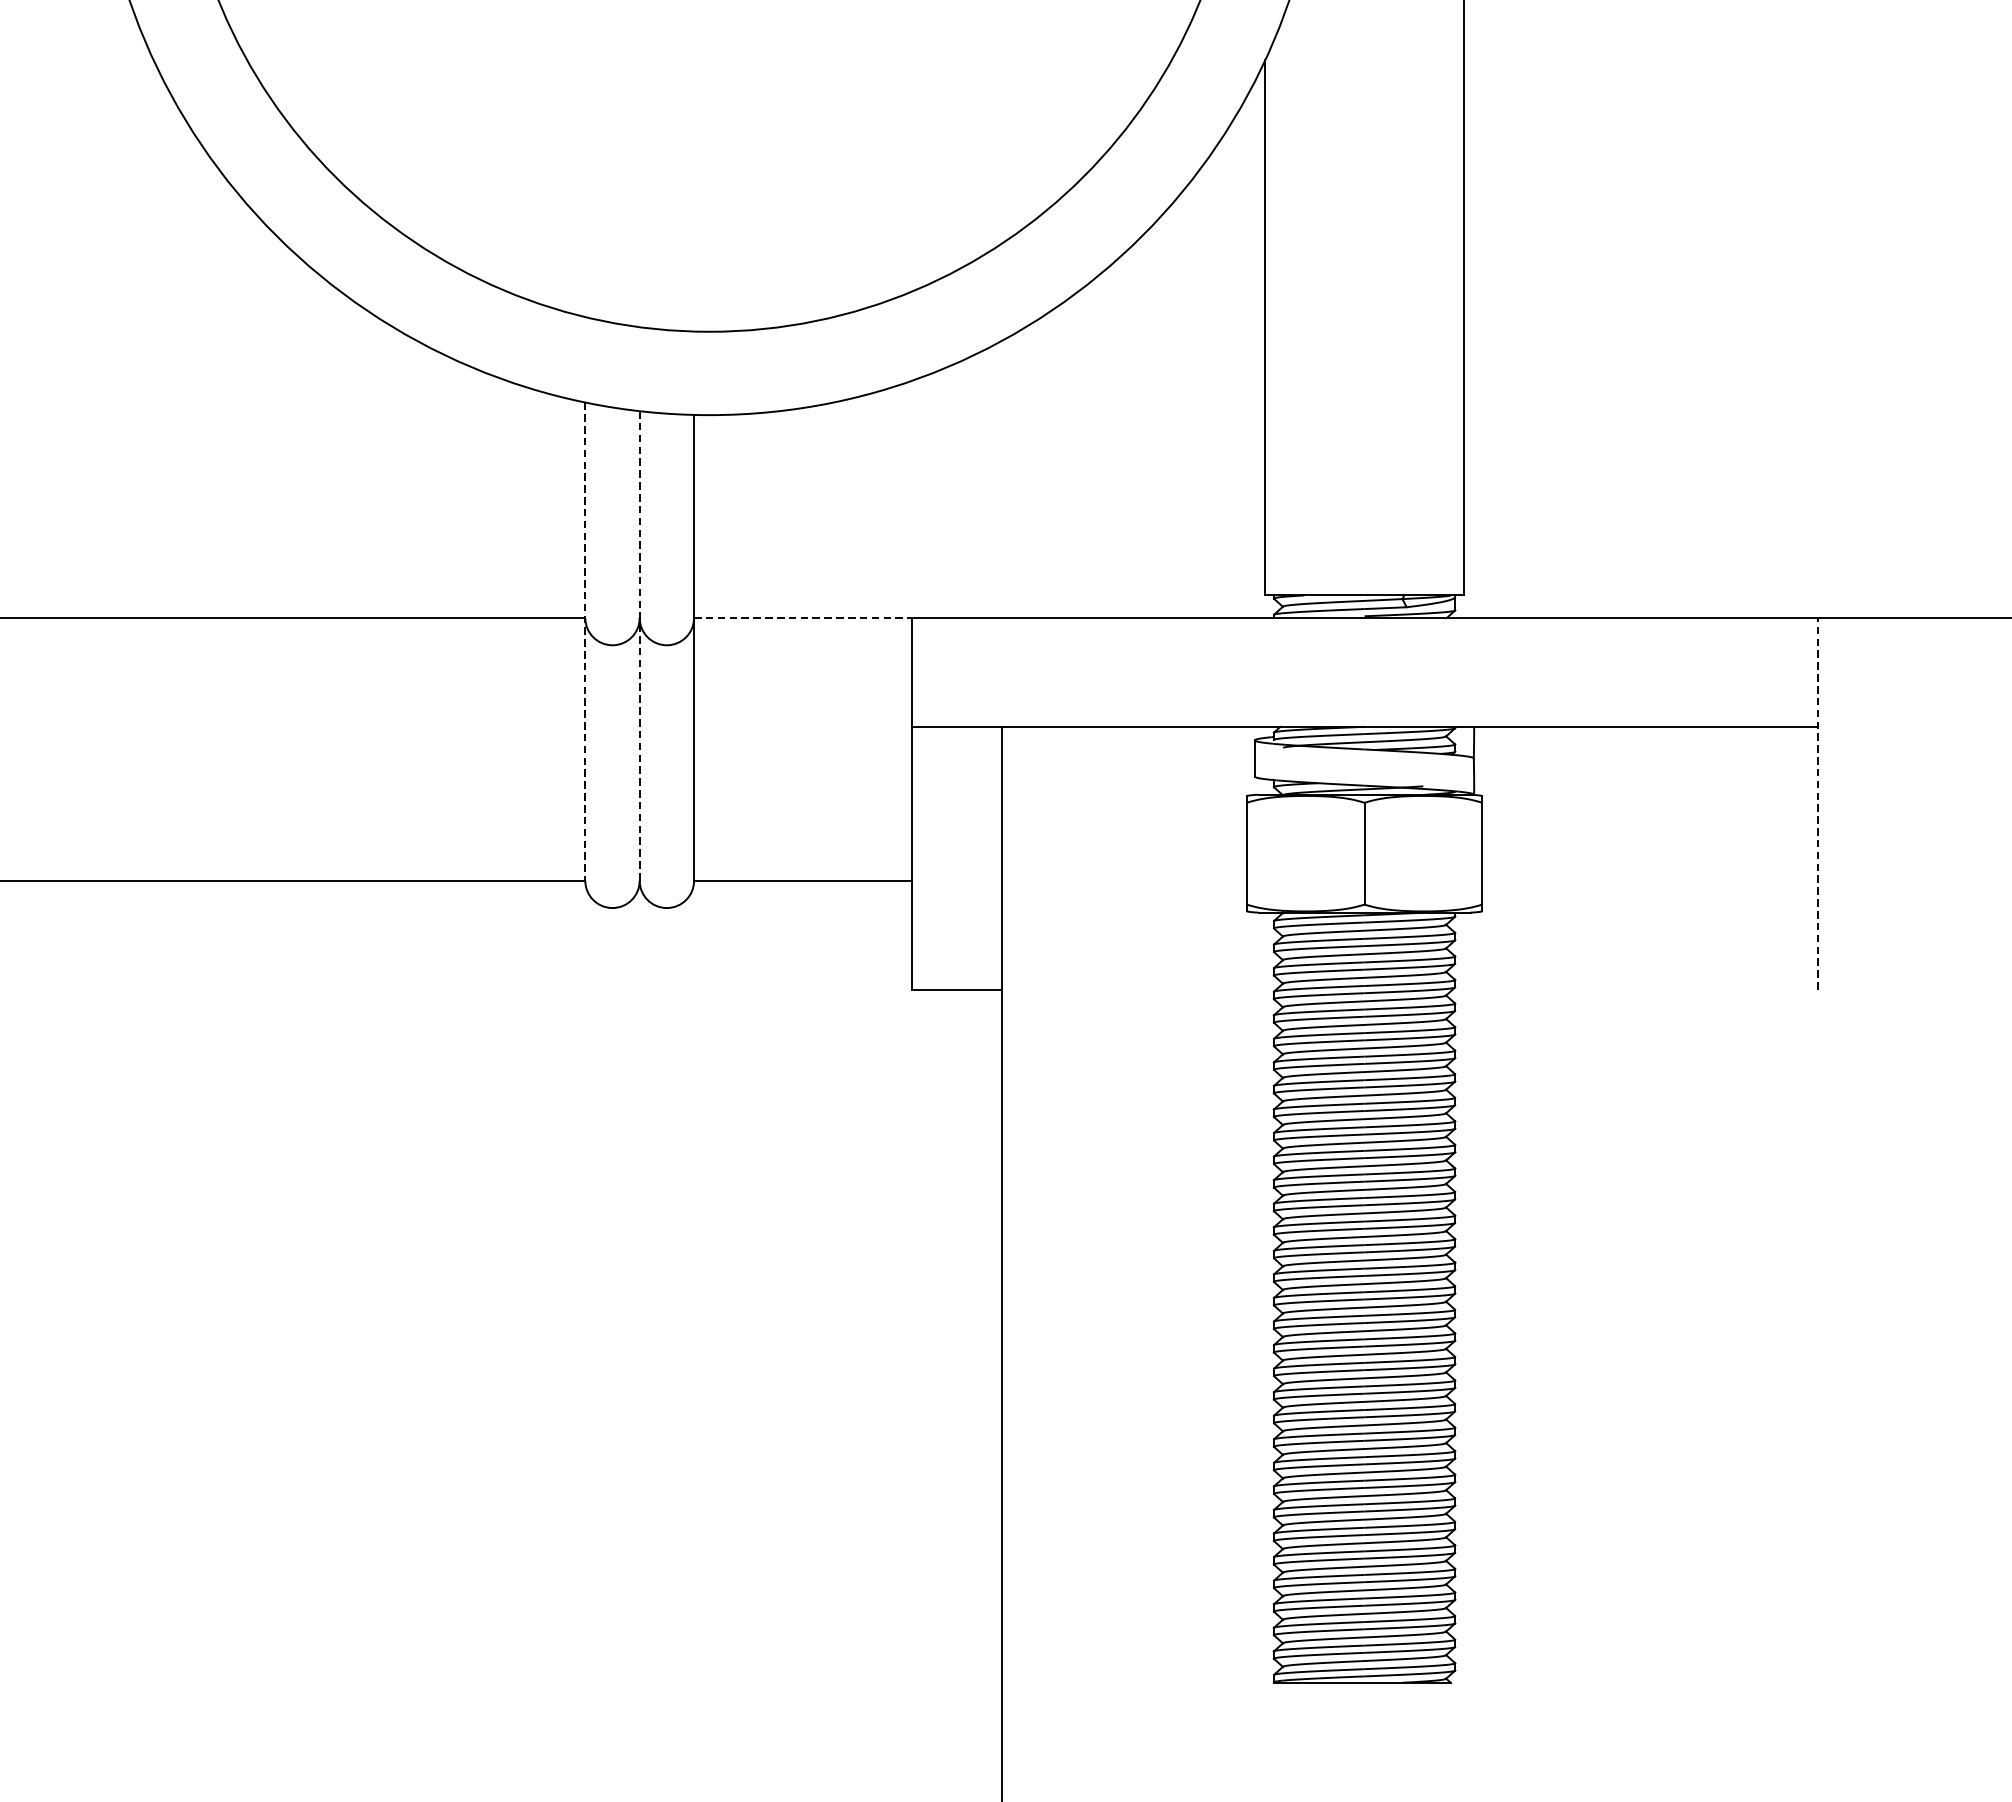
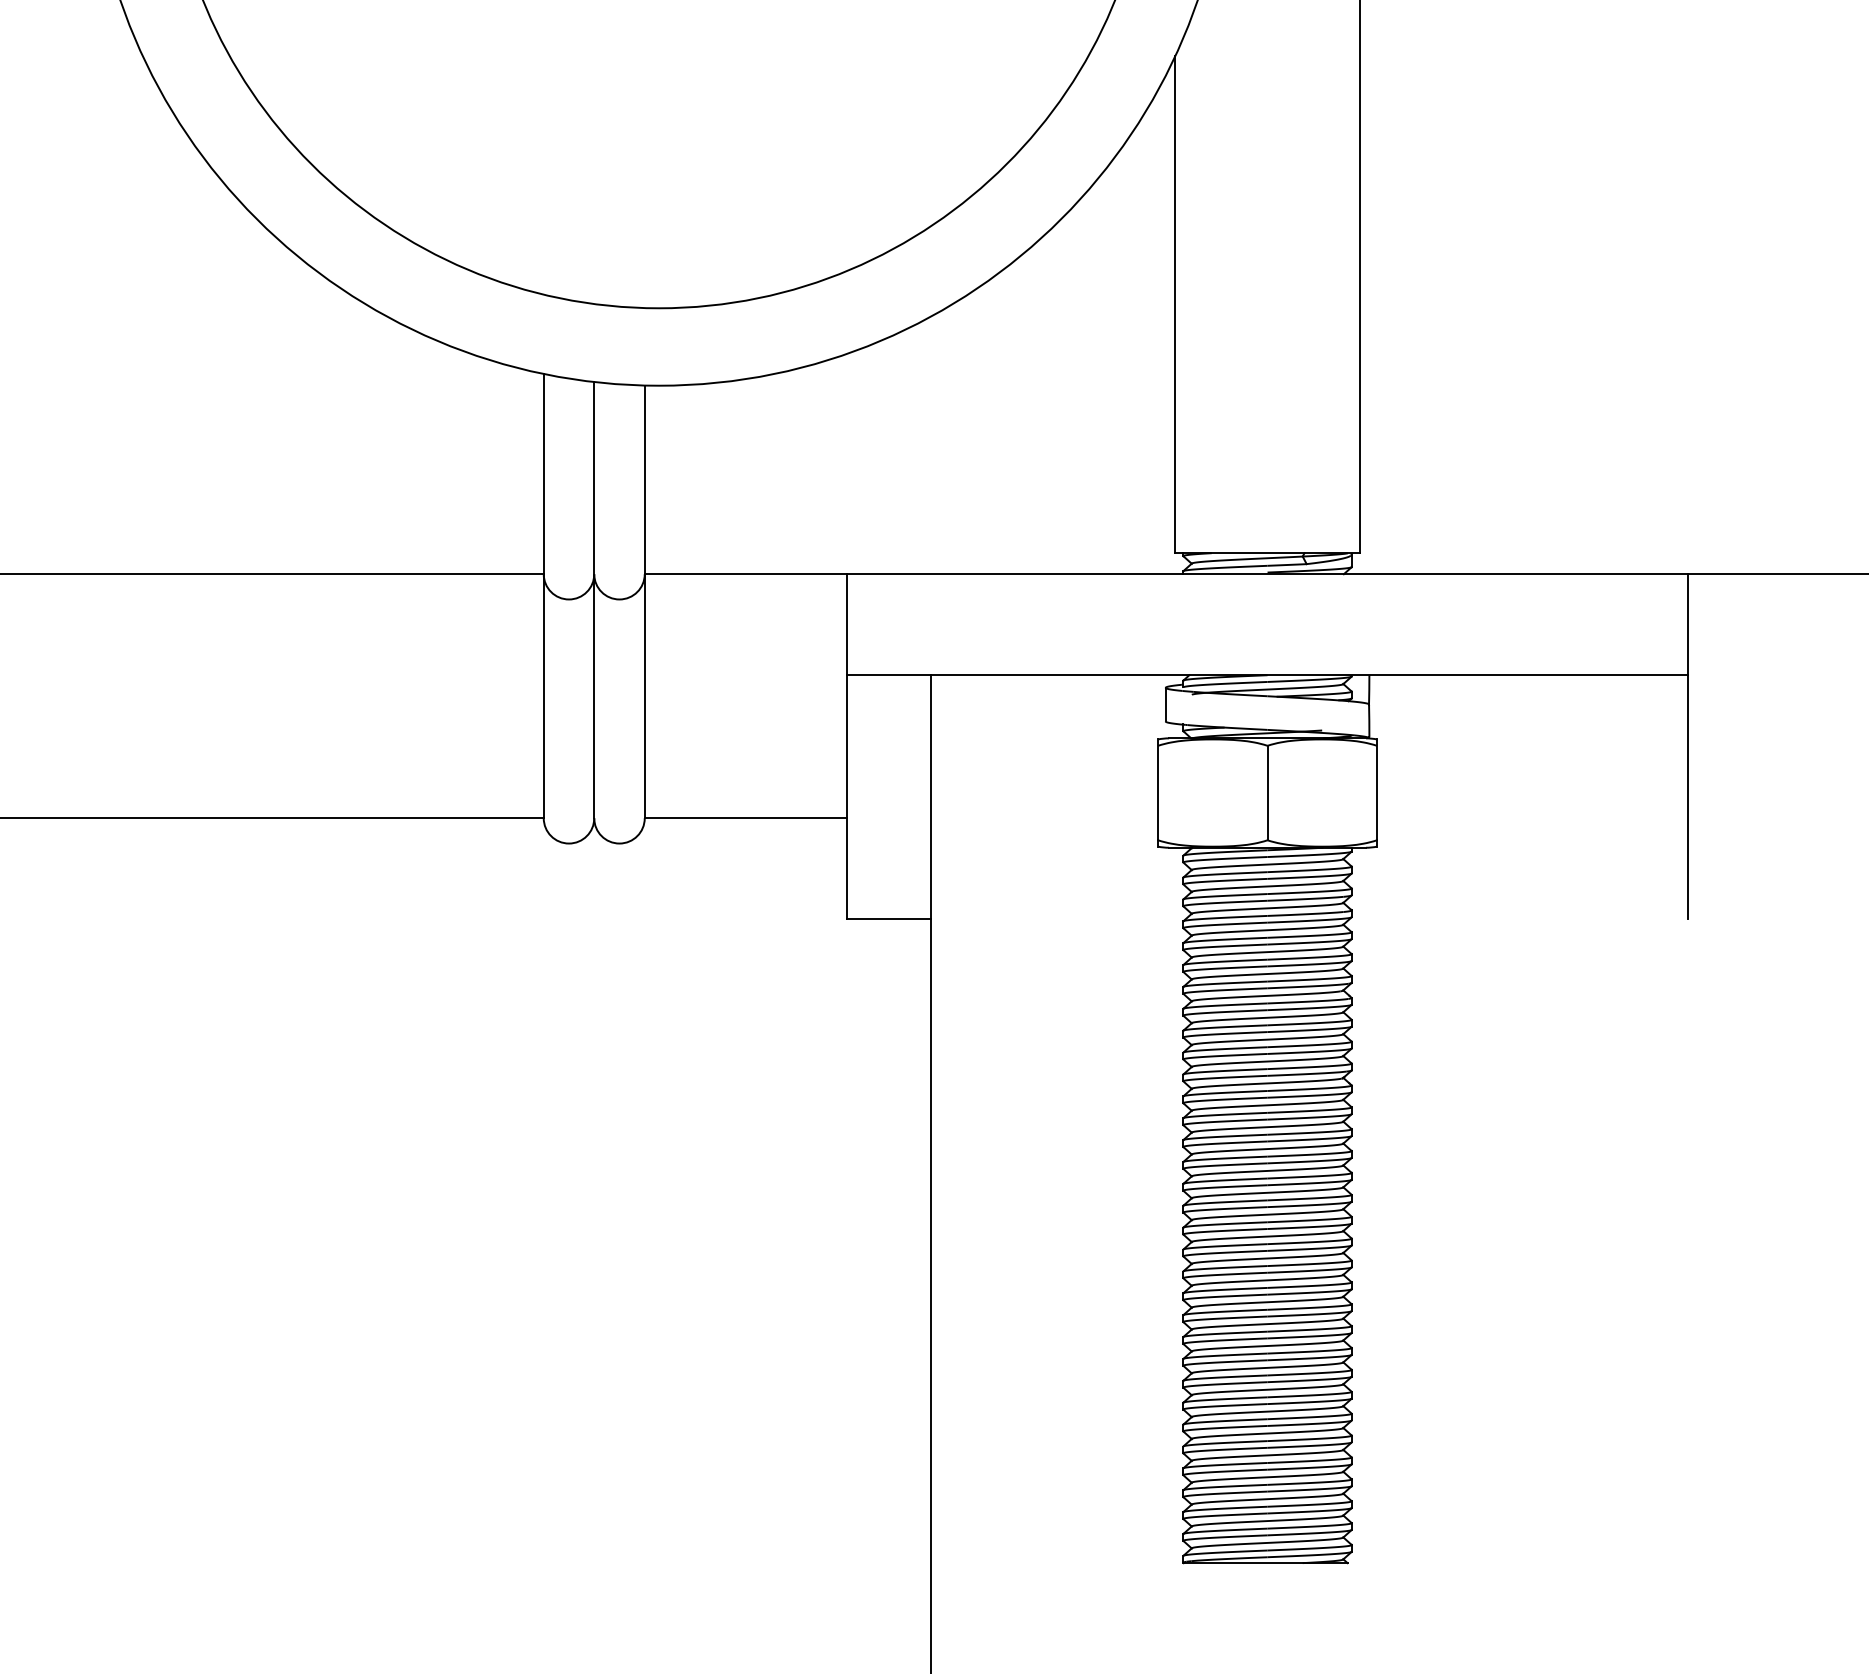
line: (802, 618) -> (745, 574), dashed -> solid
line: (585, 642) -> (543, 596), dashed -> solid
line: (639, 646) -> (594, 600), dashed -> solid
line: (1817, 803) -> (1688, 746), dashed -> solid

